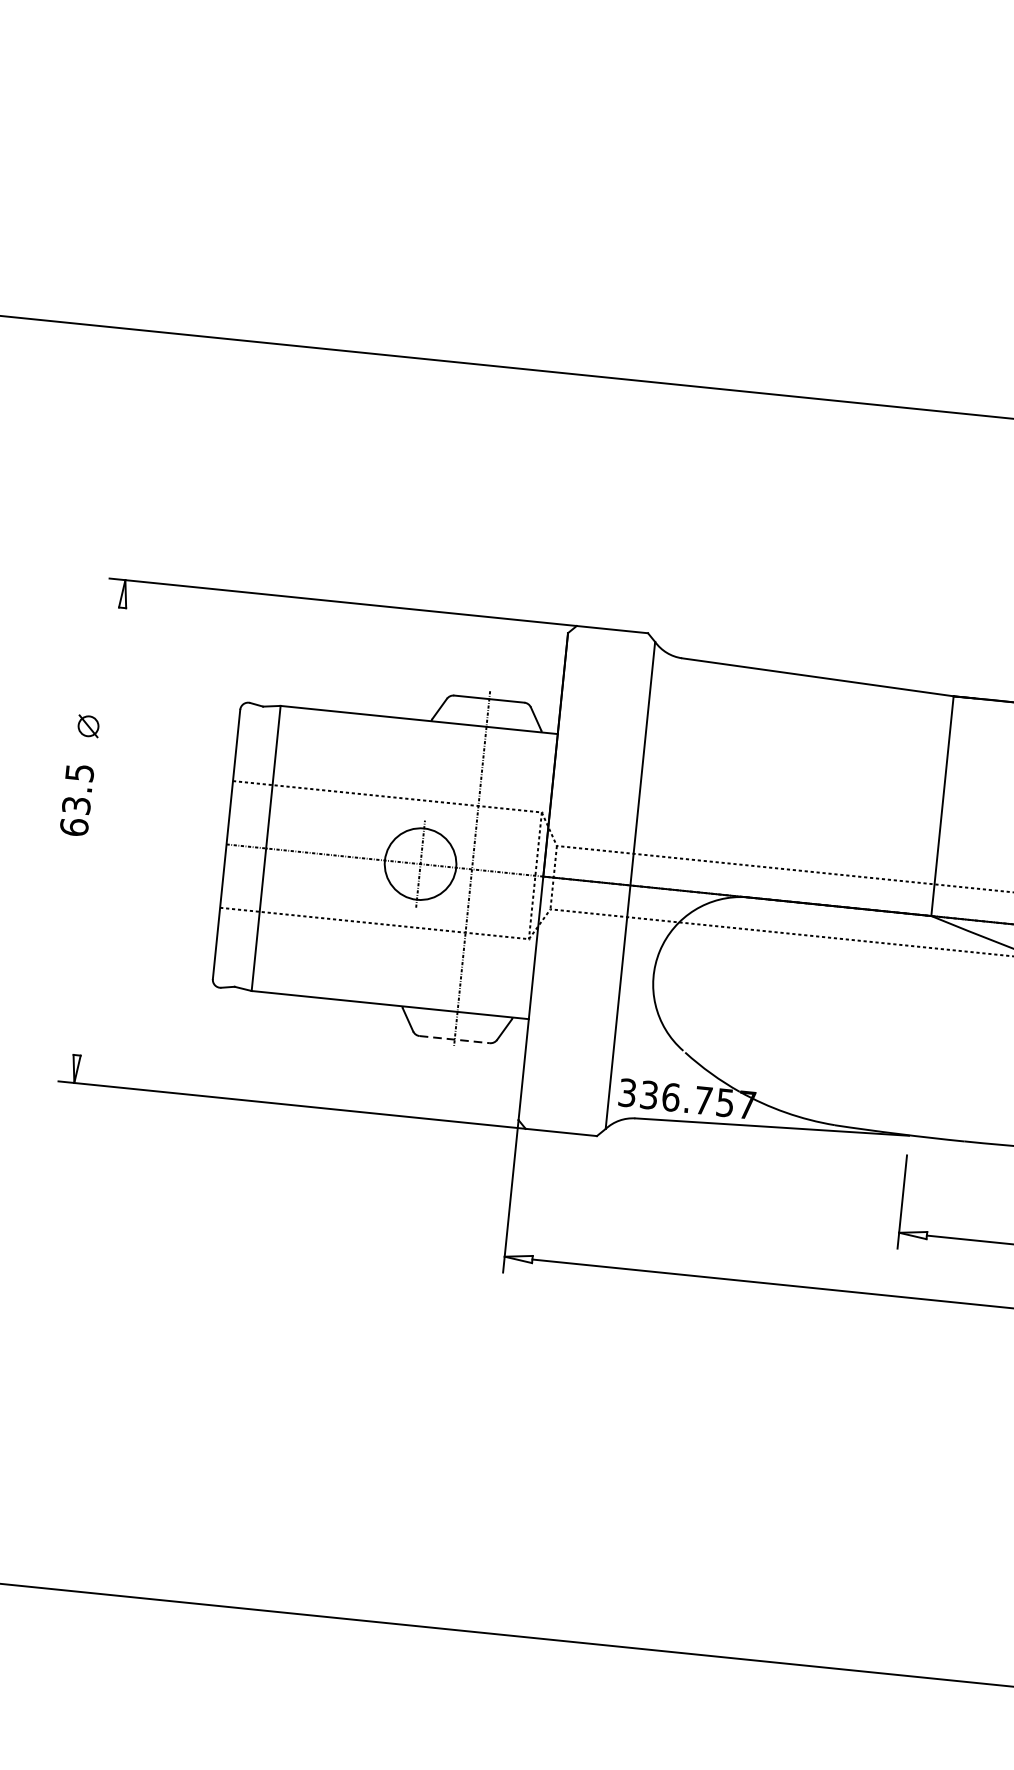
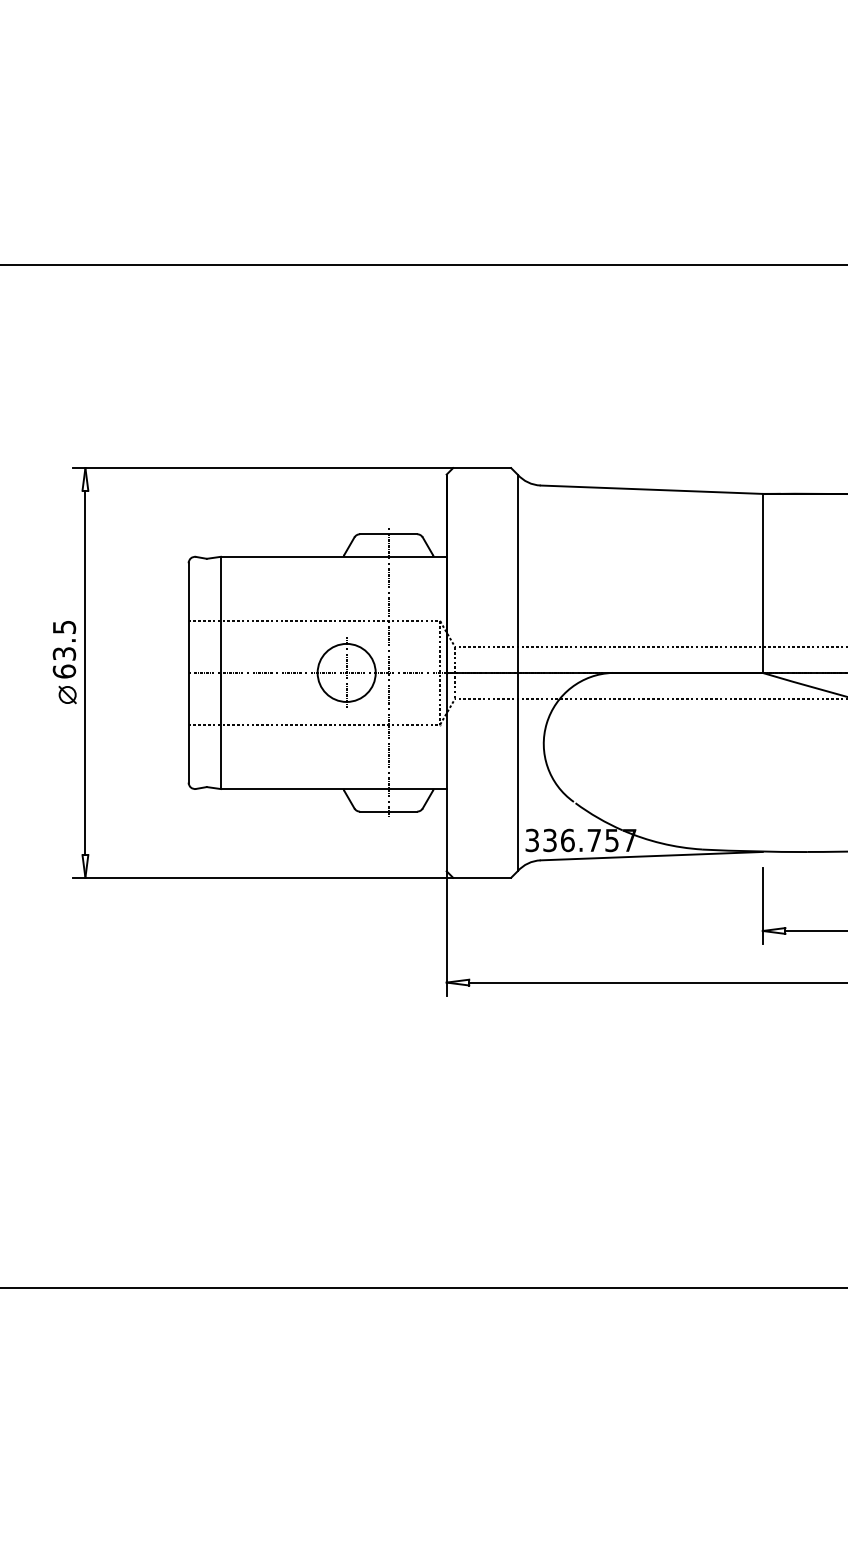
part: (88, 725) -> (67, 694), moved
line: (100, 831) -> (85, 672), added
line: (454, 1039) -> (388, 811), dashed -> solid

